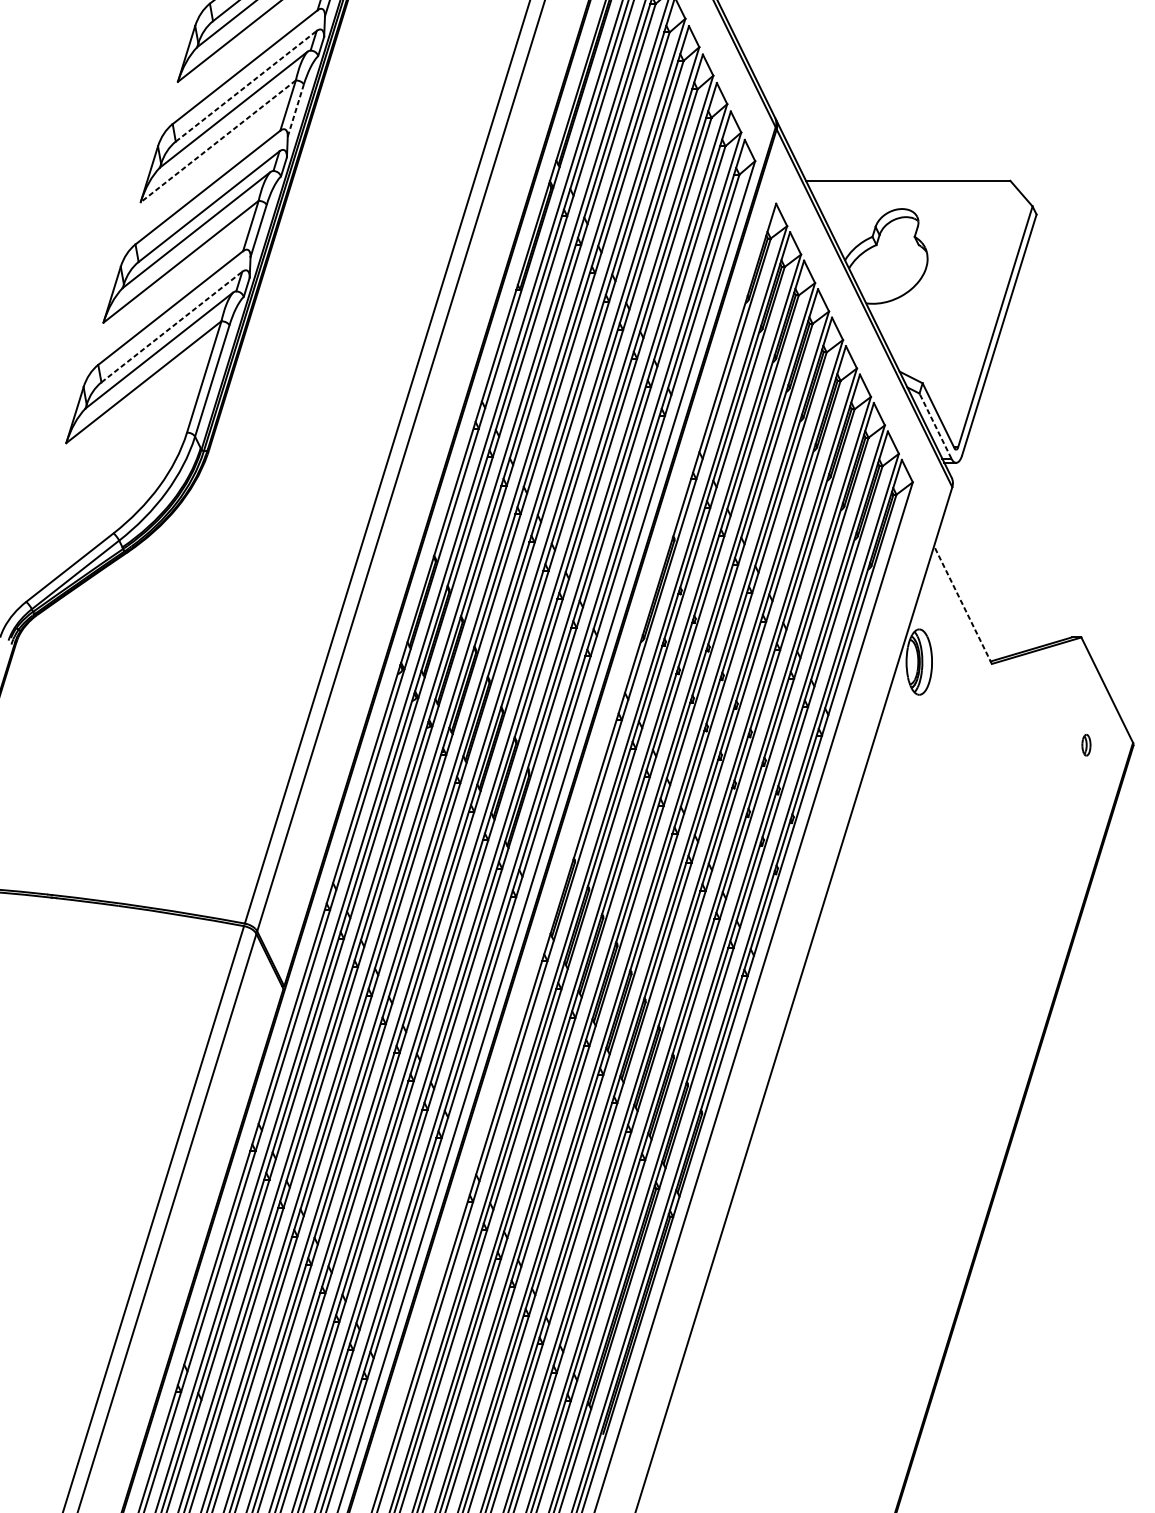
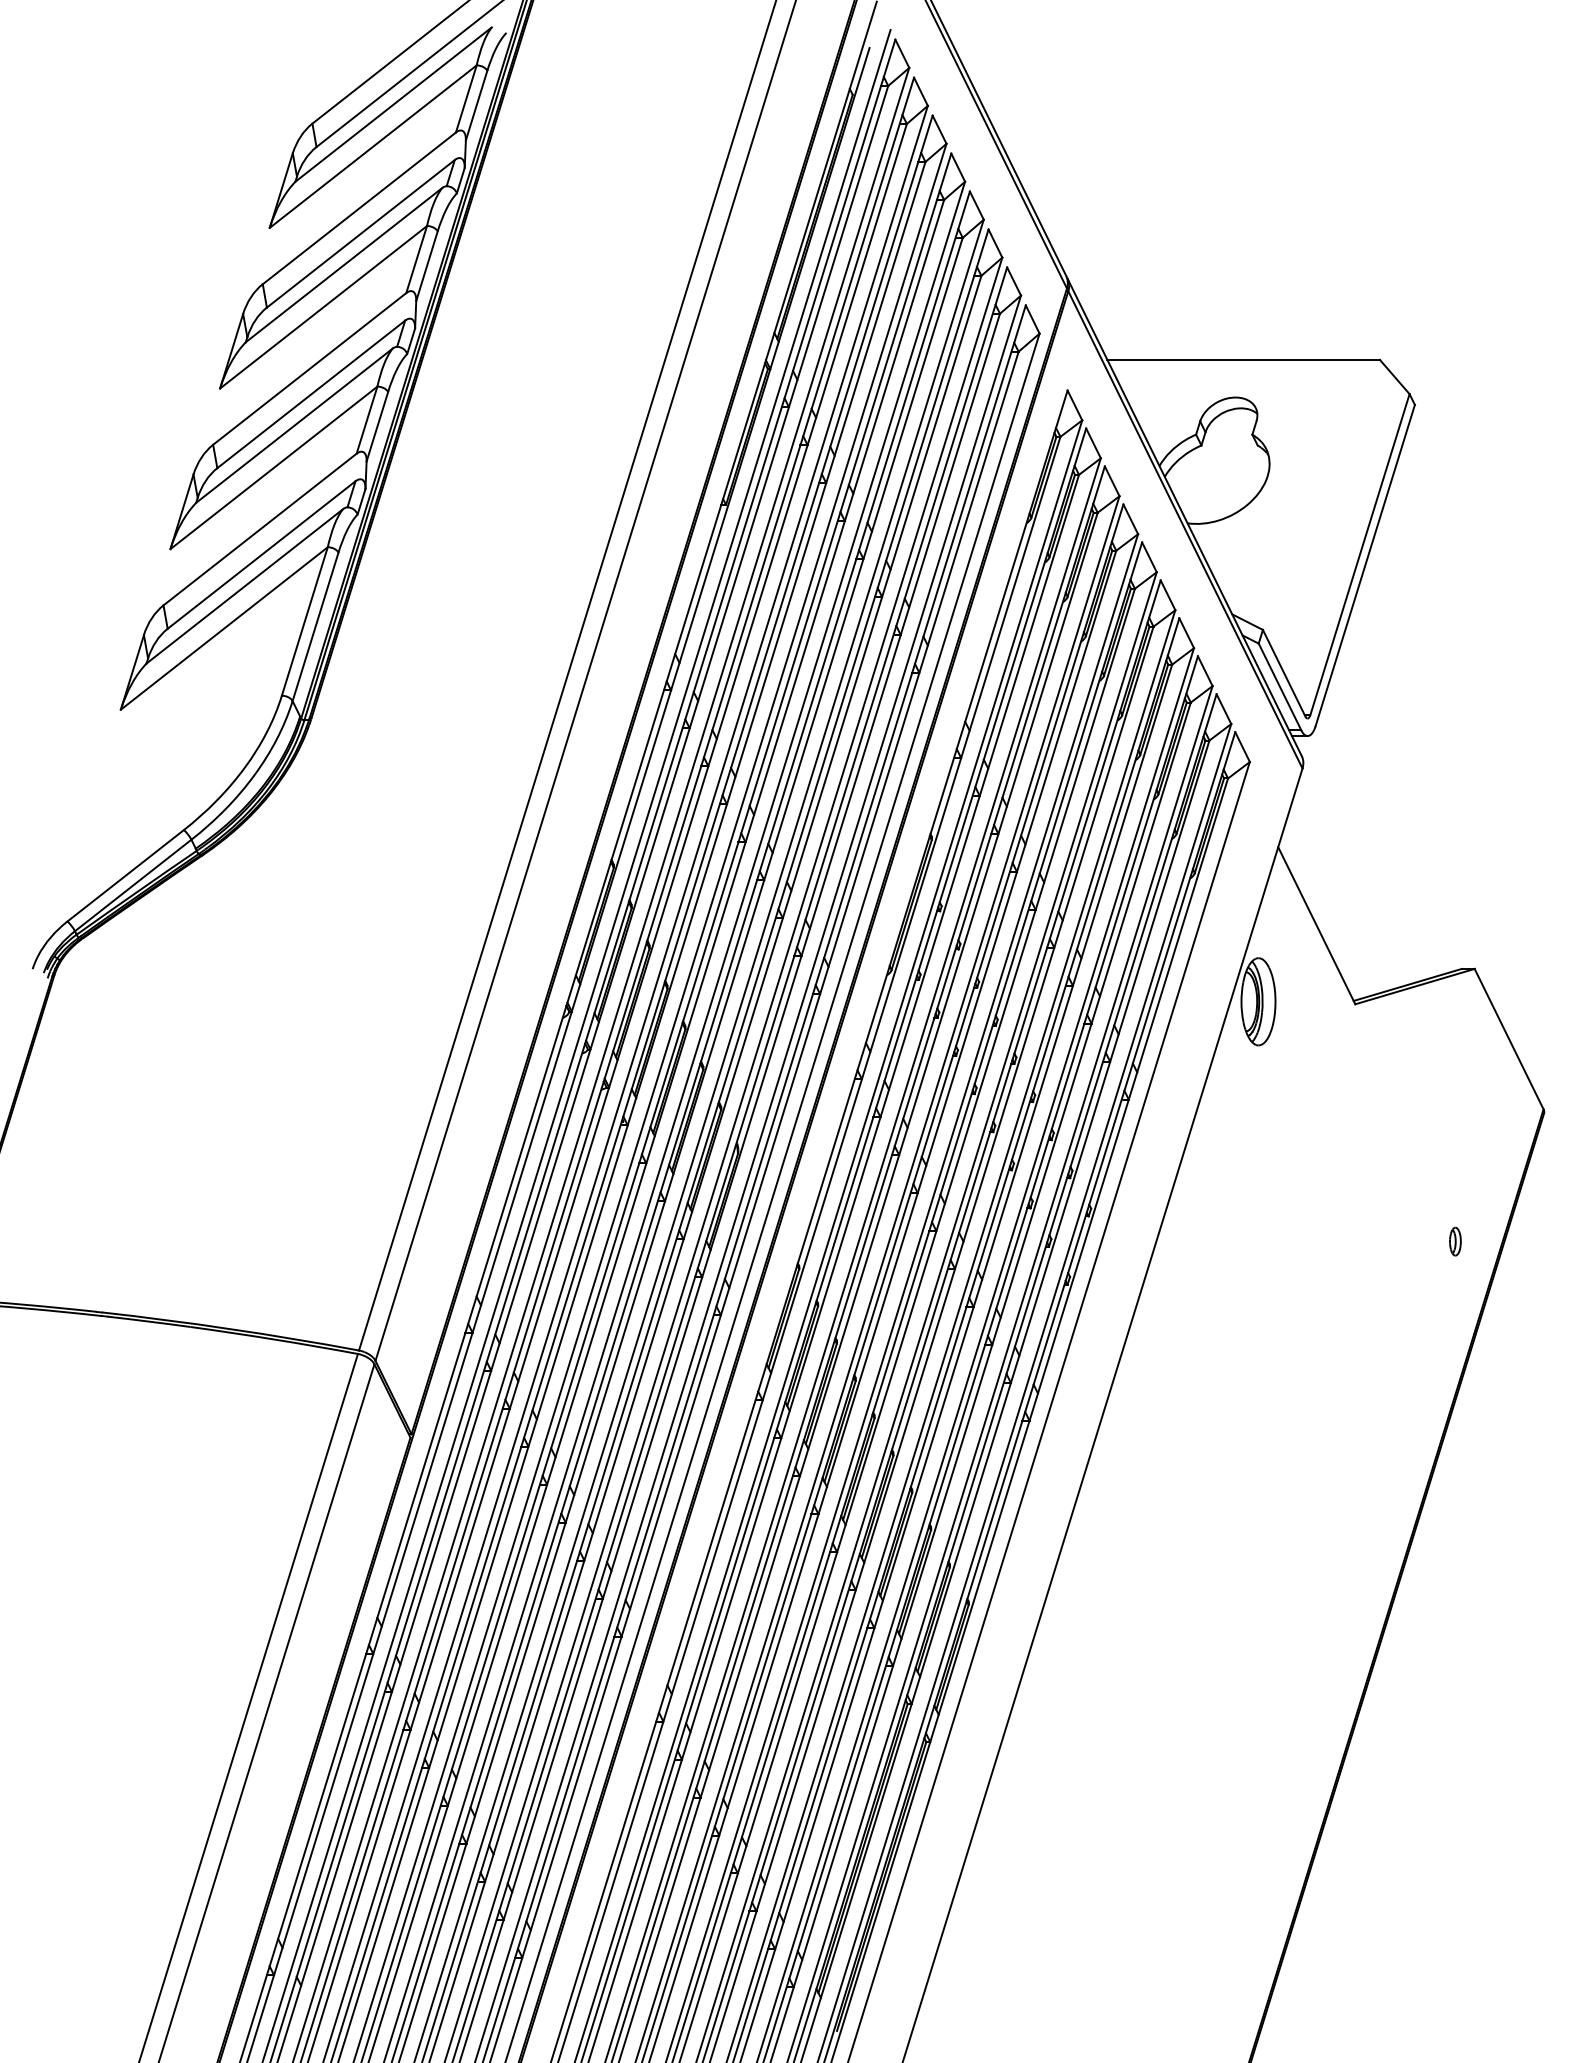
line: (246, 86) -> (361, 233), dashed -> solid
line: (296, 110) -> (427, 265), dashed -> solid
line: (218, 141) -> (323, 307), dashed -> solid
line: (172, 326) -> (262, 554), dashed -> solid
line: (935, 425) -> (1279, 686), dashed -> solid
line: (962, 604) -> (1316, 925), dashed -> solid
part: (1086, 745) -> (1455, 1241), moved

